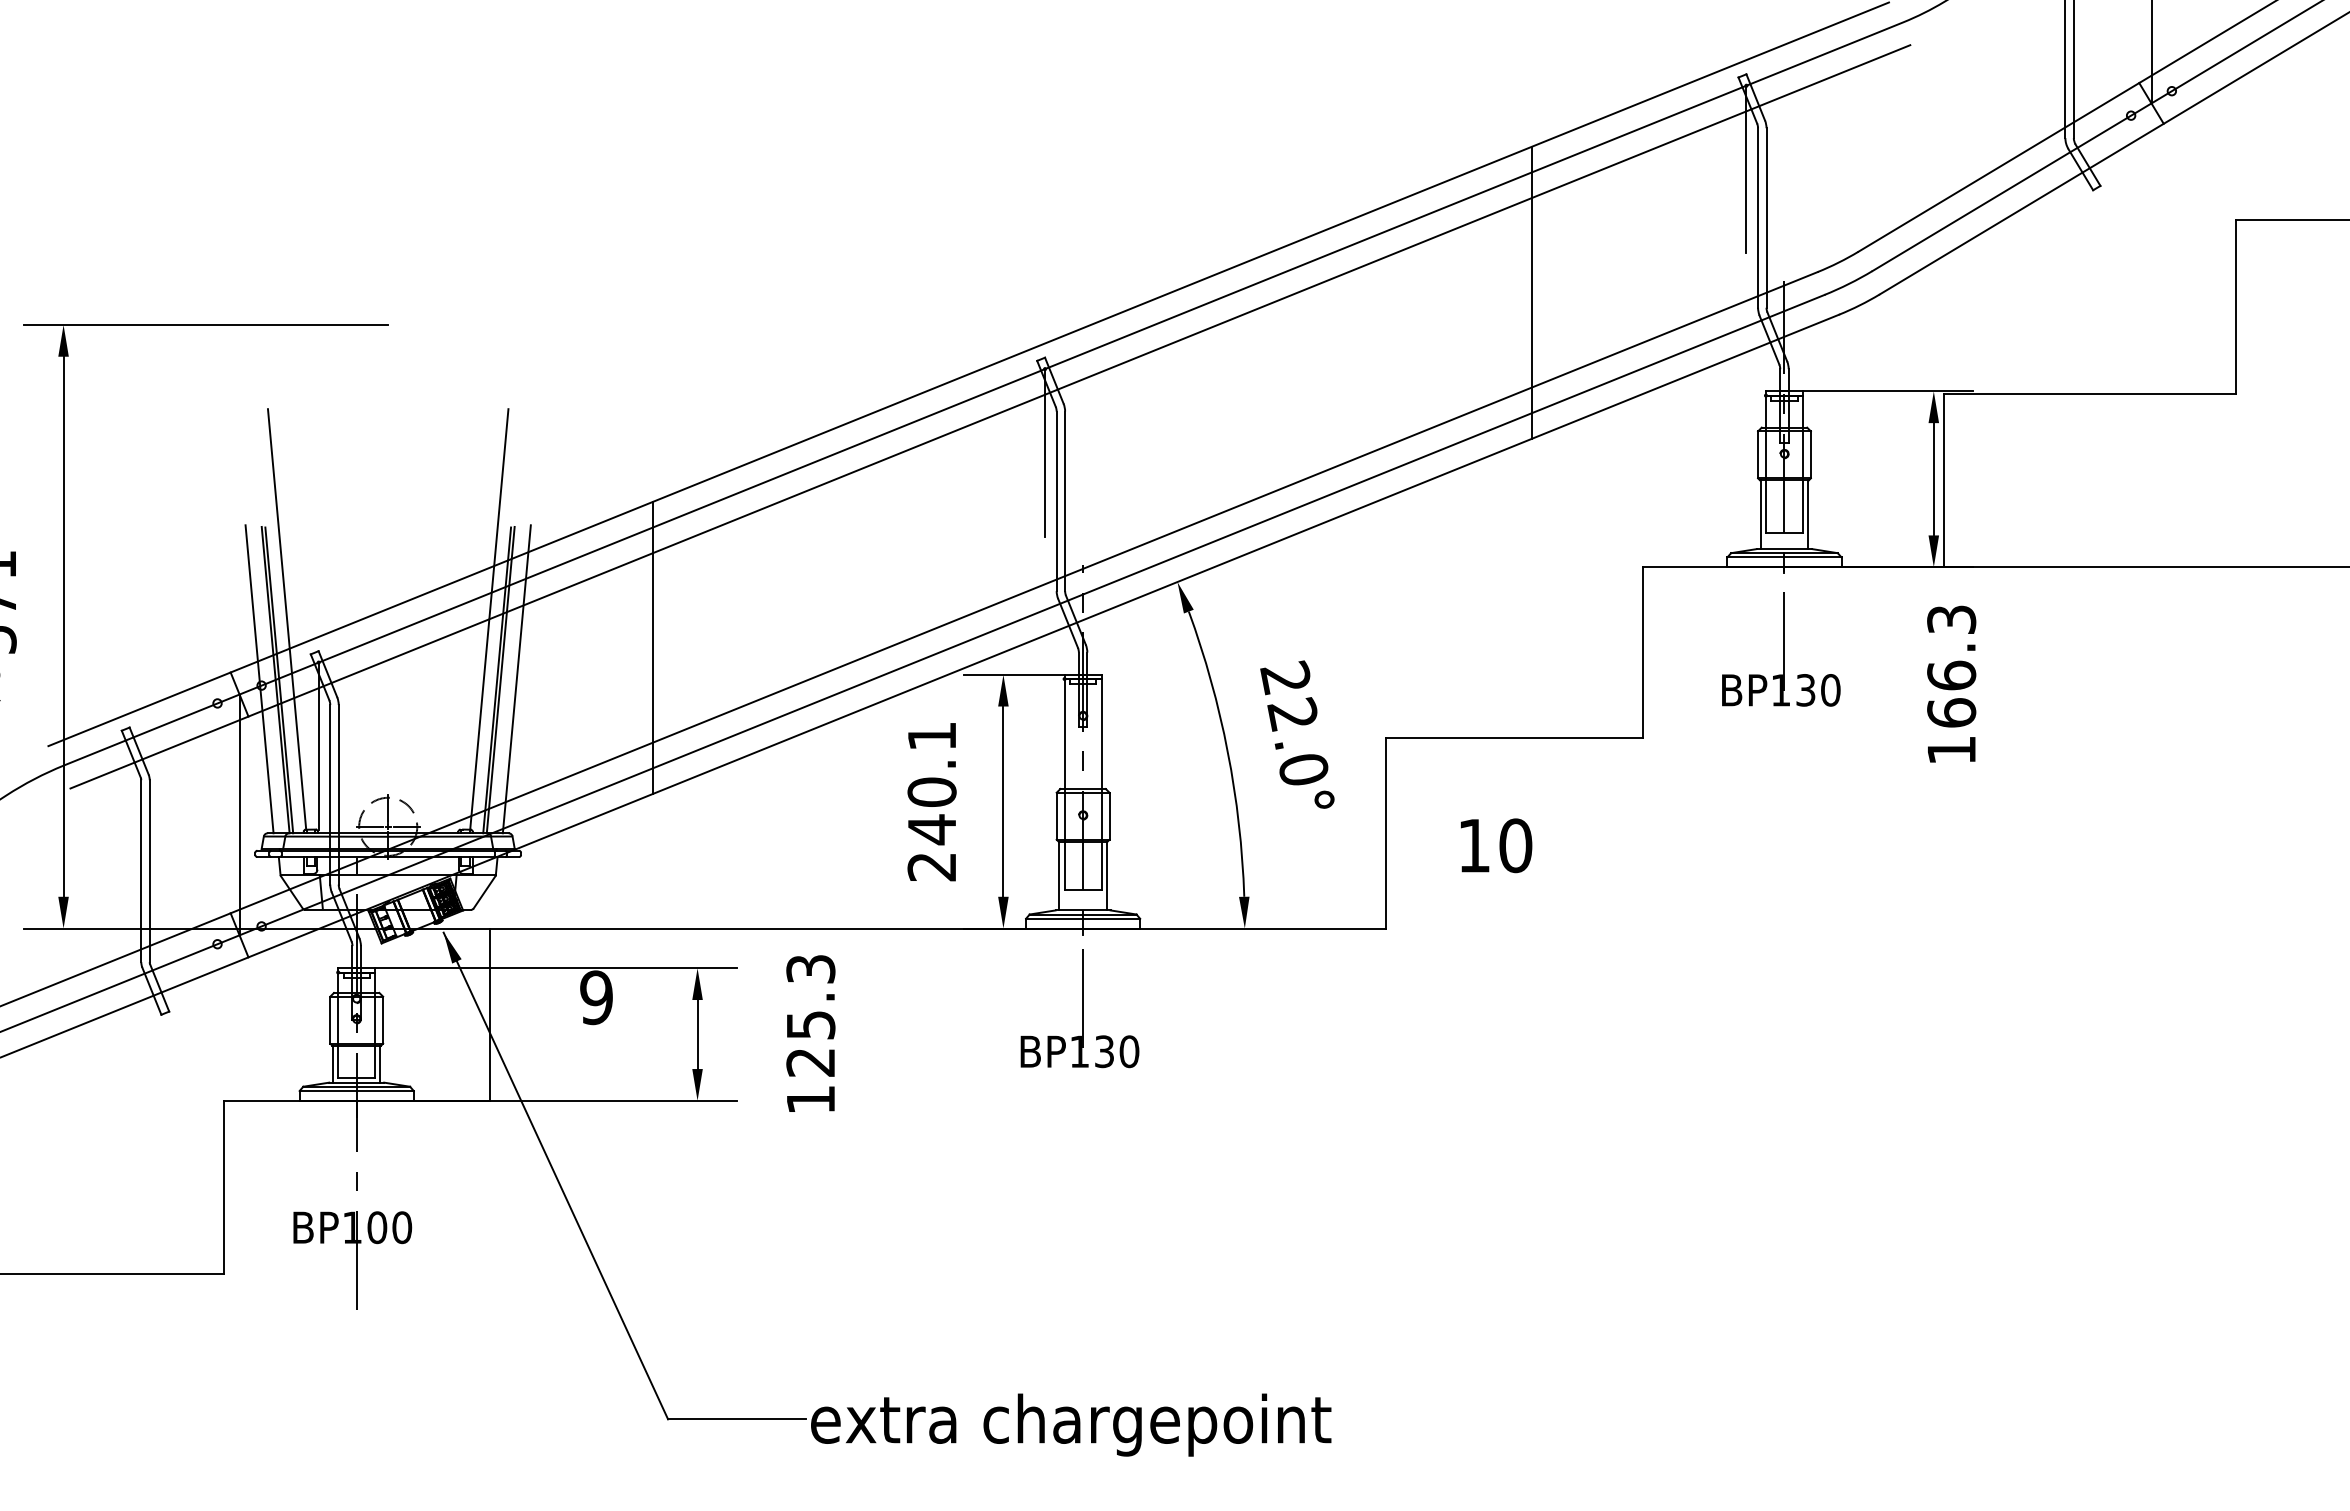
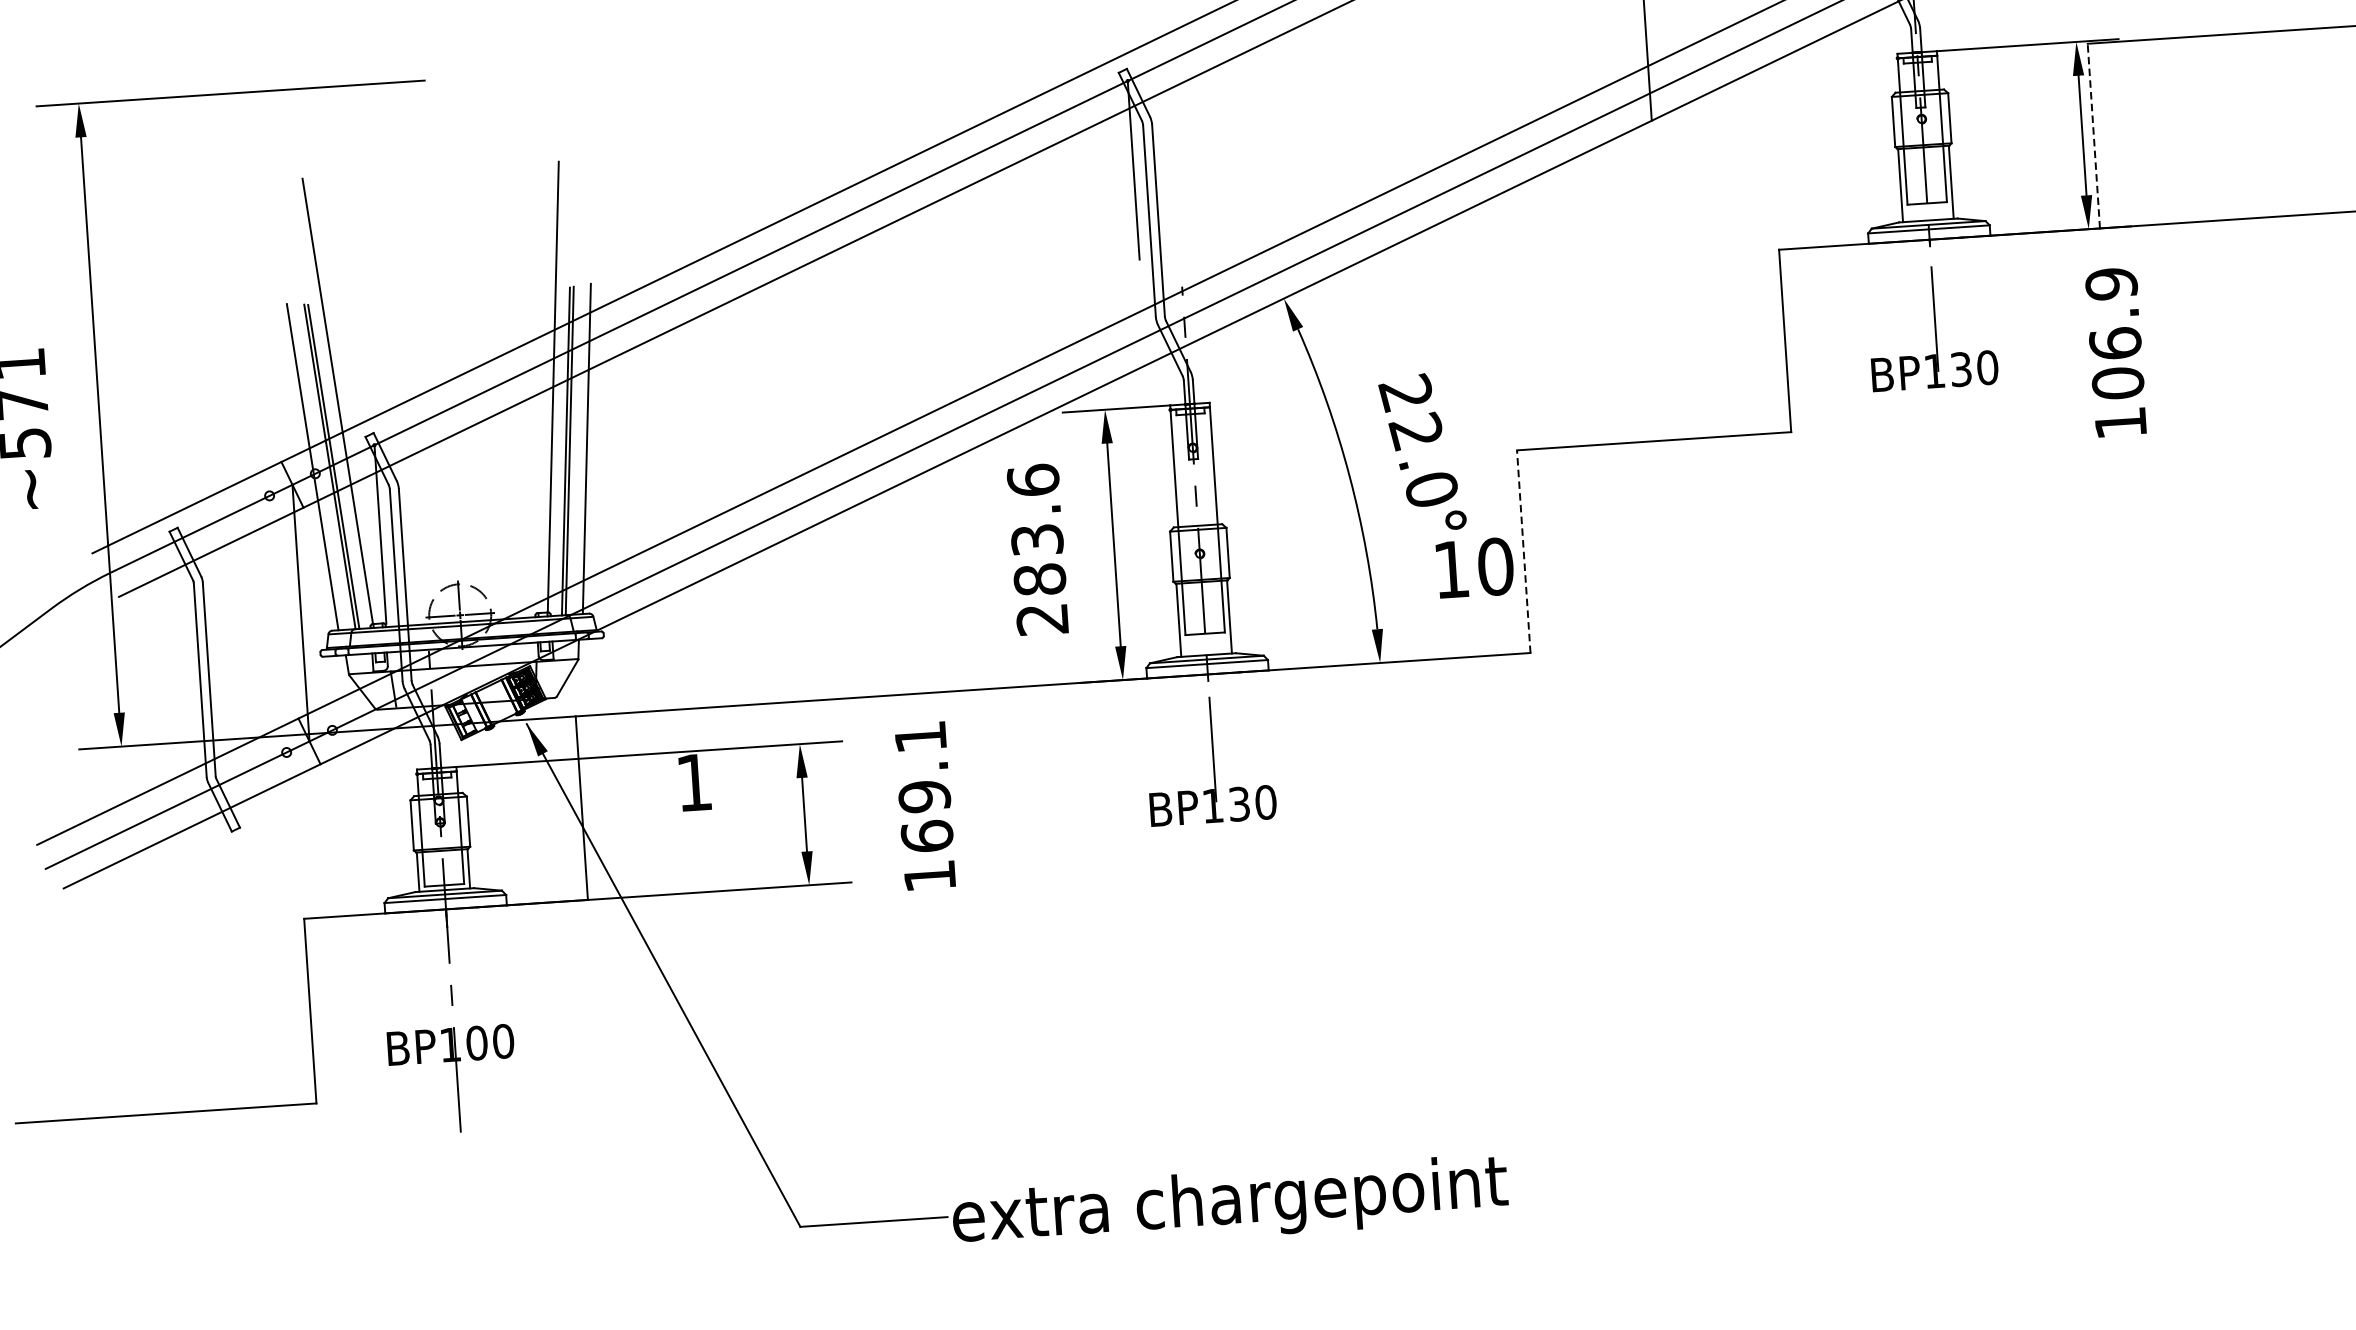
line: (1944, 480) -> (2094, 136), solid -> dashed
line: (652, 648) -> (729, 406), removed
text: (1951, 666) -> (2114, 333), 166.3 -> 106.9
text: (931, 783) -> (1036, 530), 240.1 -> 283.6
line: (1385, 832) -> (1523, 550), solid -> dashed
text: (1496, 845) -> (1475, 567), moved
text: (596, 997) -> (694, 782), 9 -> 1
text: (810, 1015) -> (923, 786), 125.3 -> 169.1

